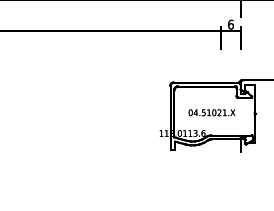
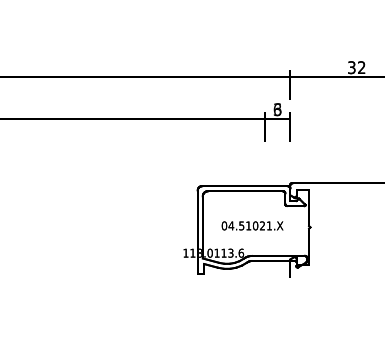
text: (230, 24) -> (277, 109), 6 -> 3

